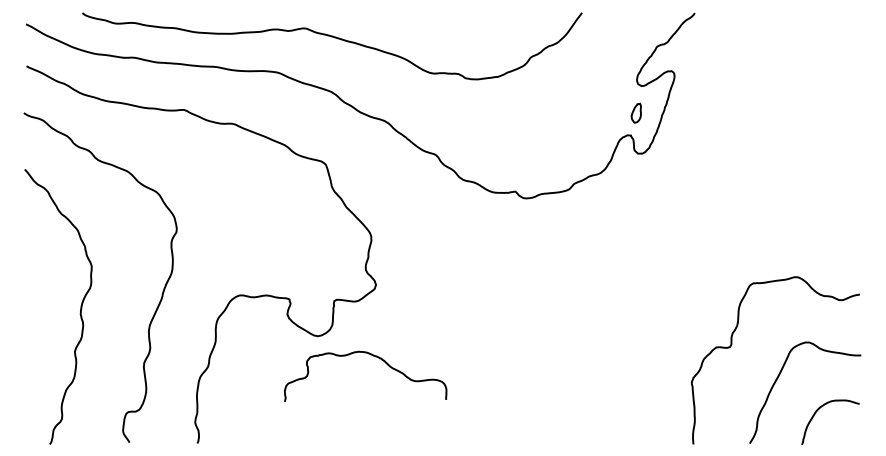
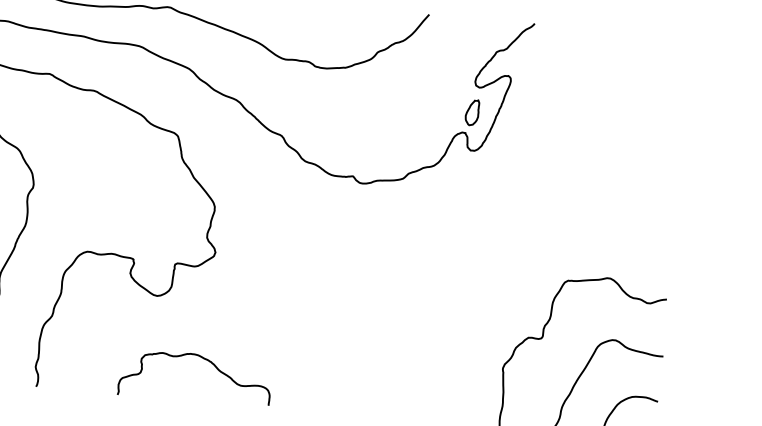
part: (635, 112) -> (471, 111), size x1.43
curve: (375, 357) -> (205, 360), moved

